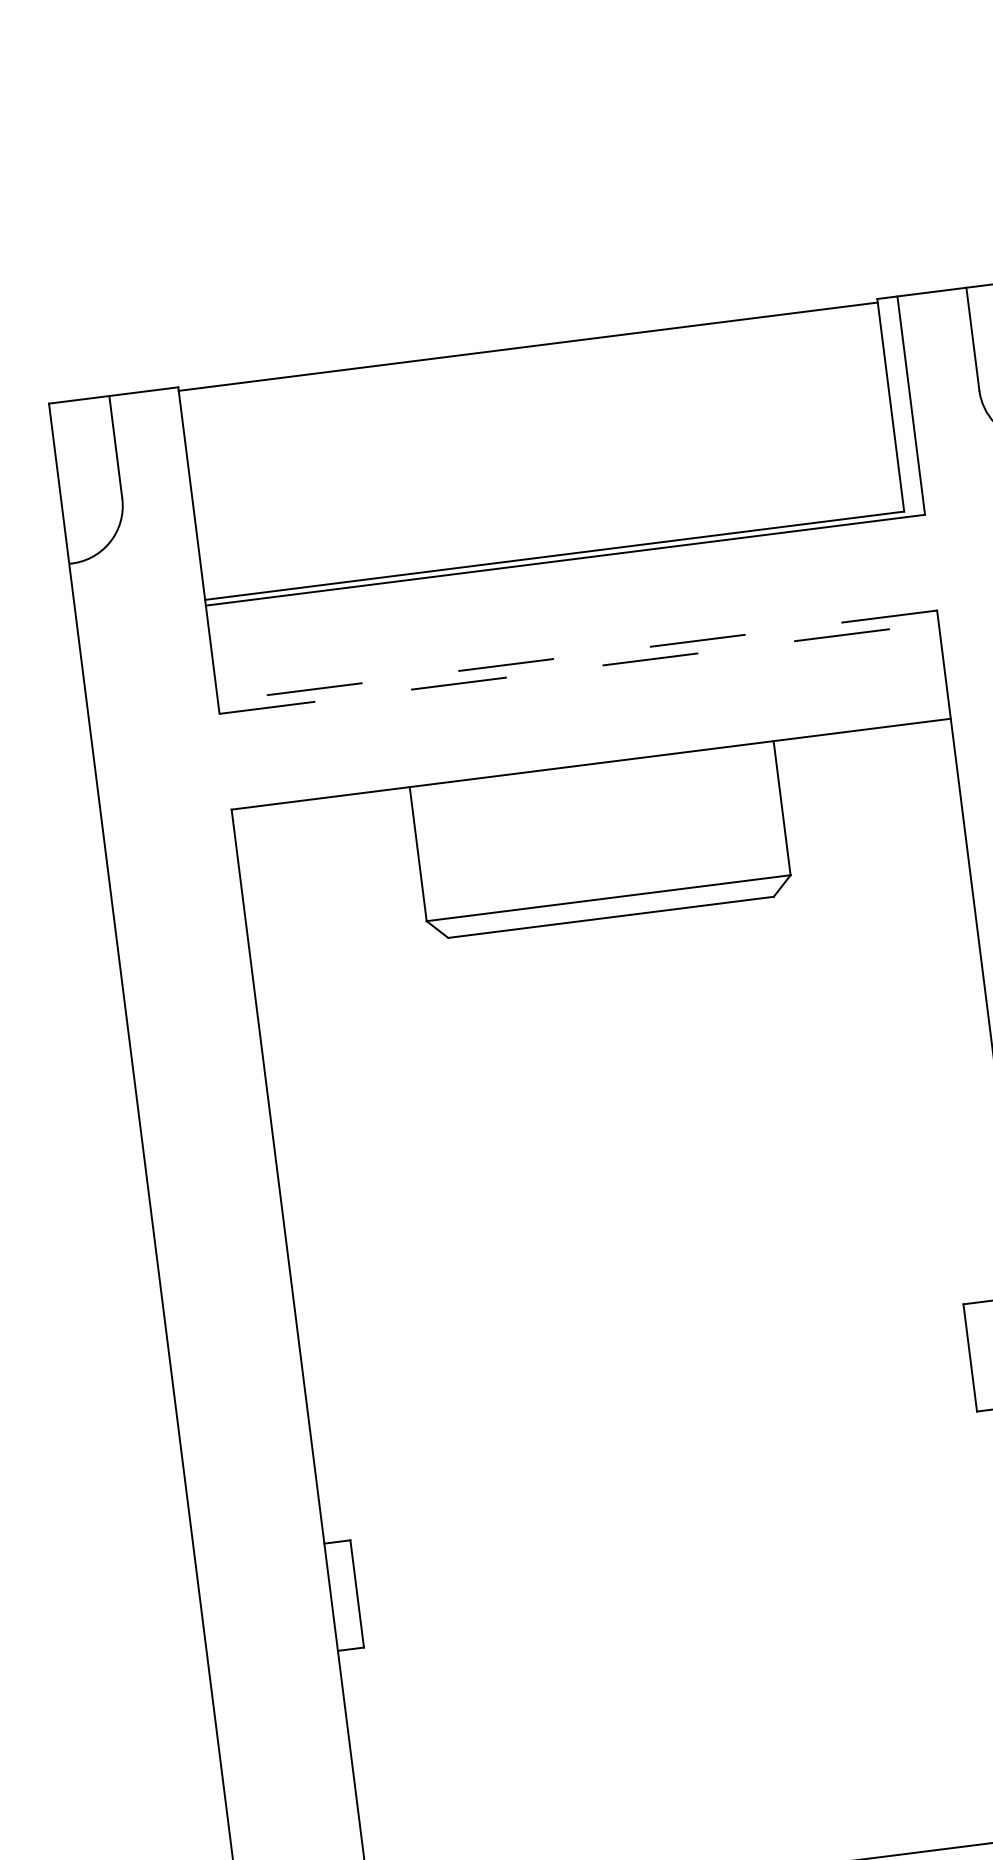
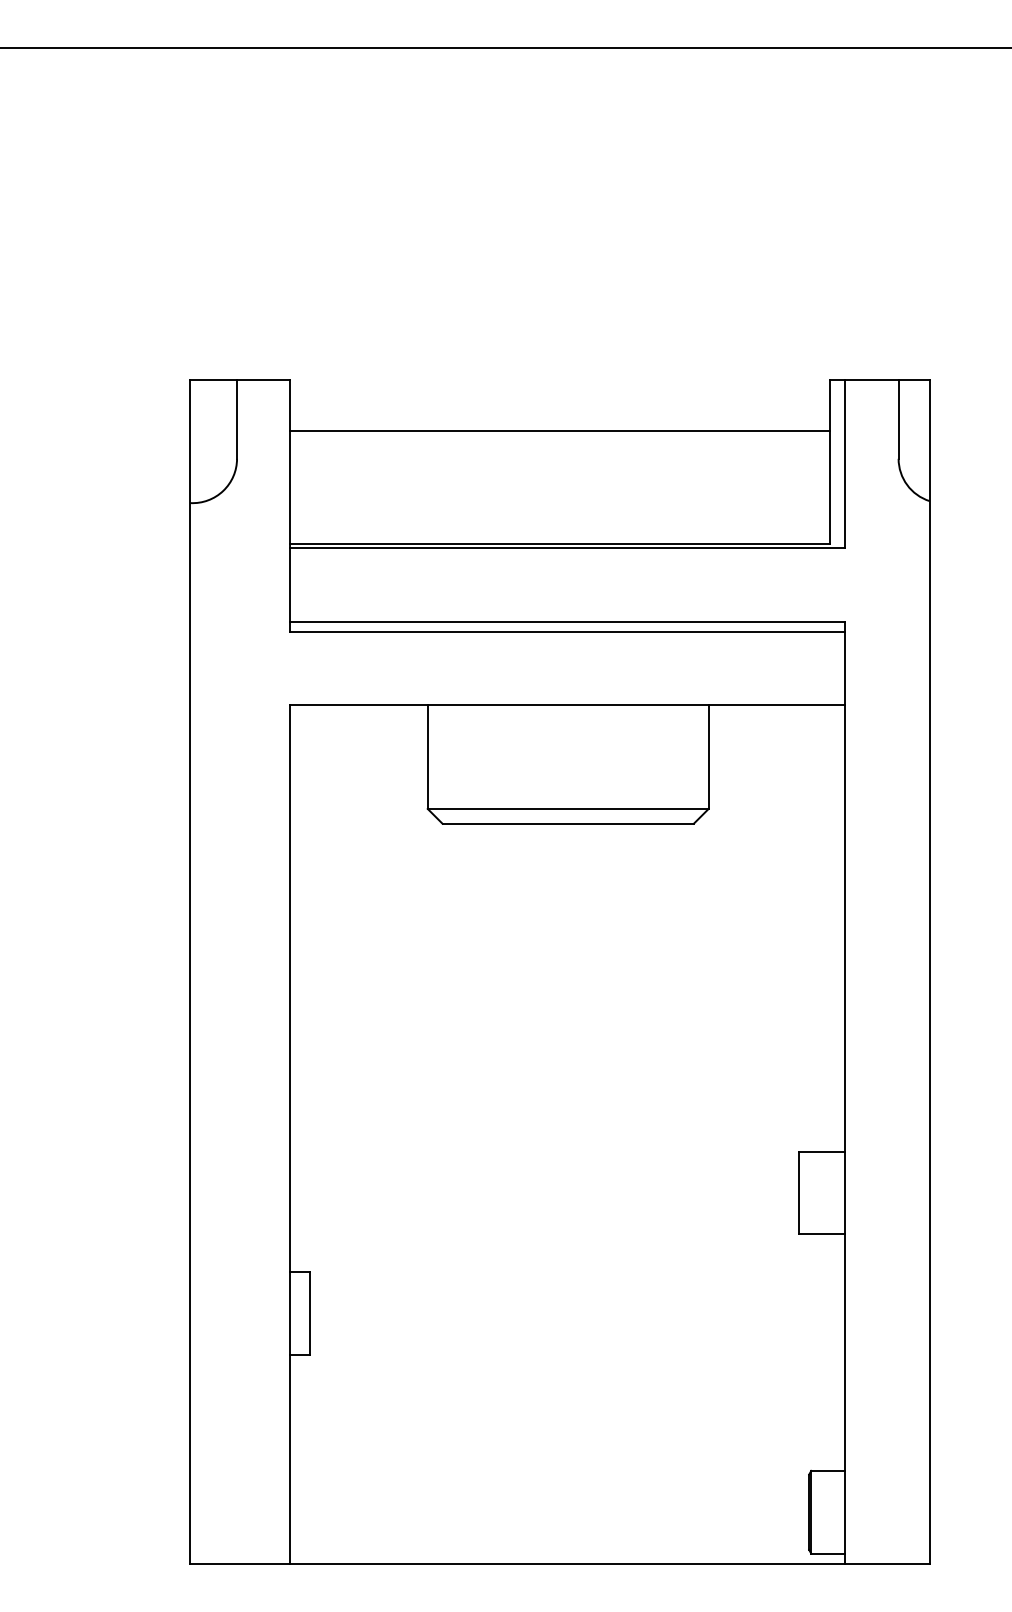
line: (527, 347) -> (559, 431), moved
line: (577, 655) -> (567, 621), dashed -> solid
line: (578, 668) -> (567, 631), dashed -> solid

